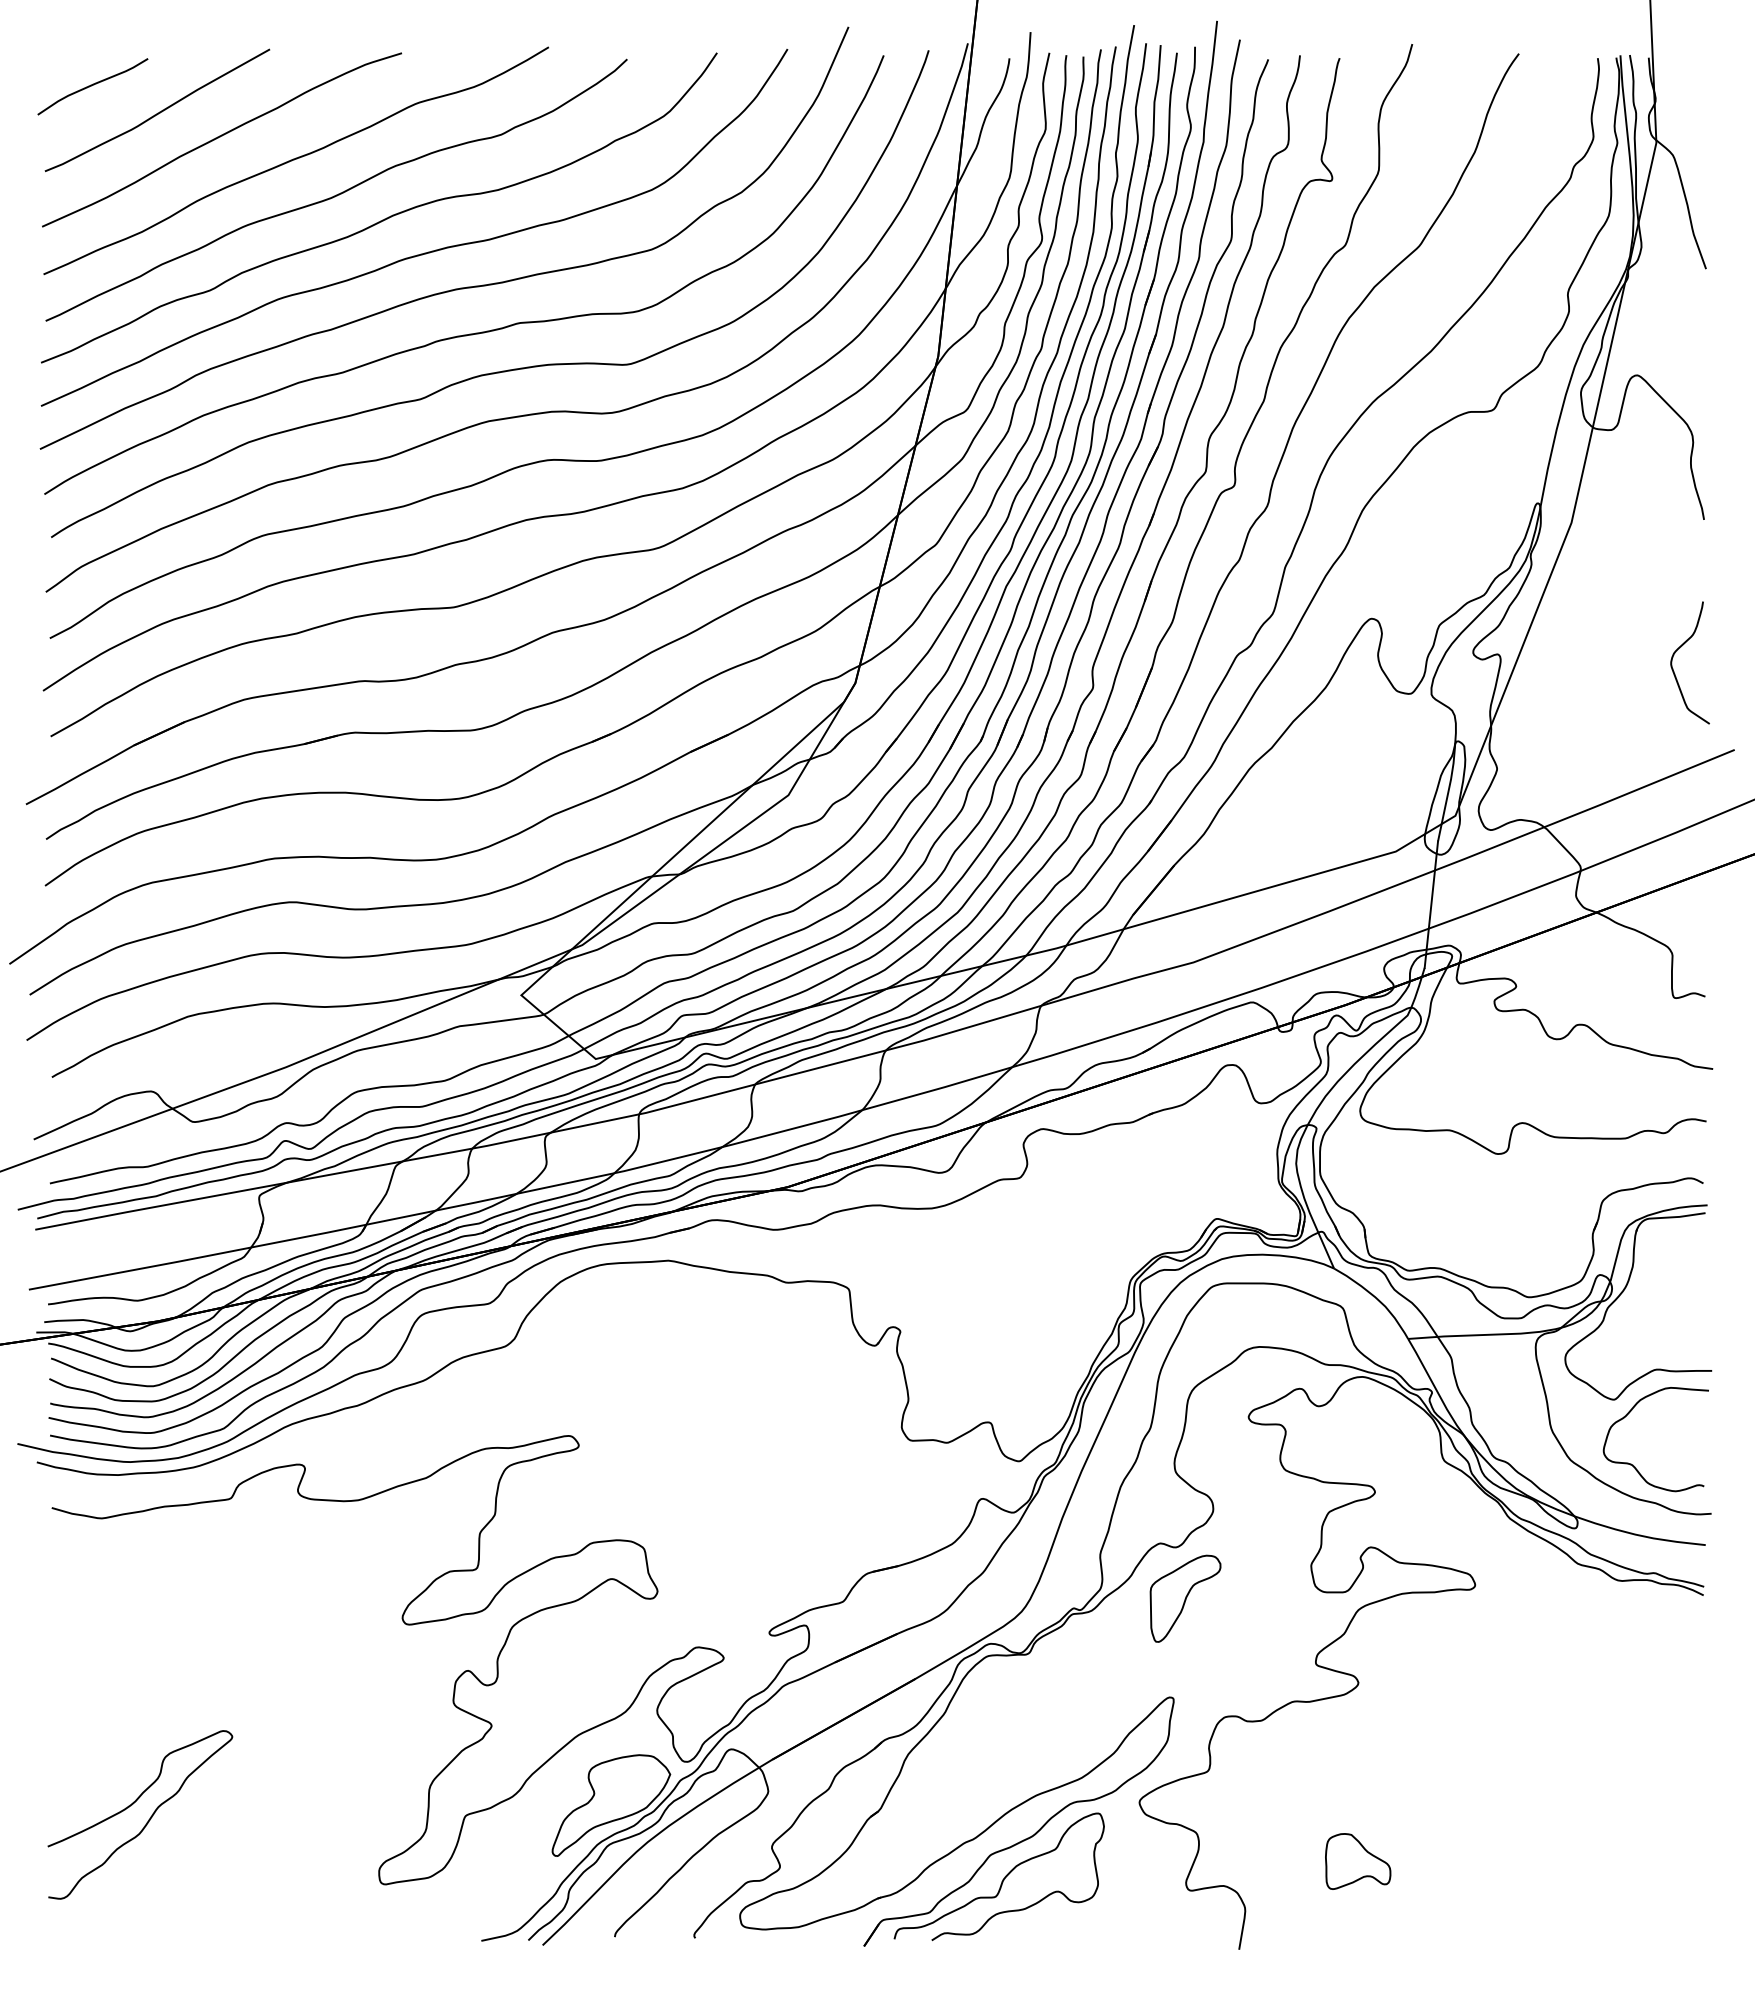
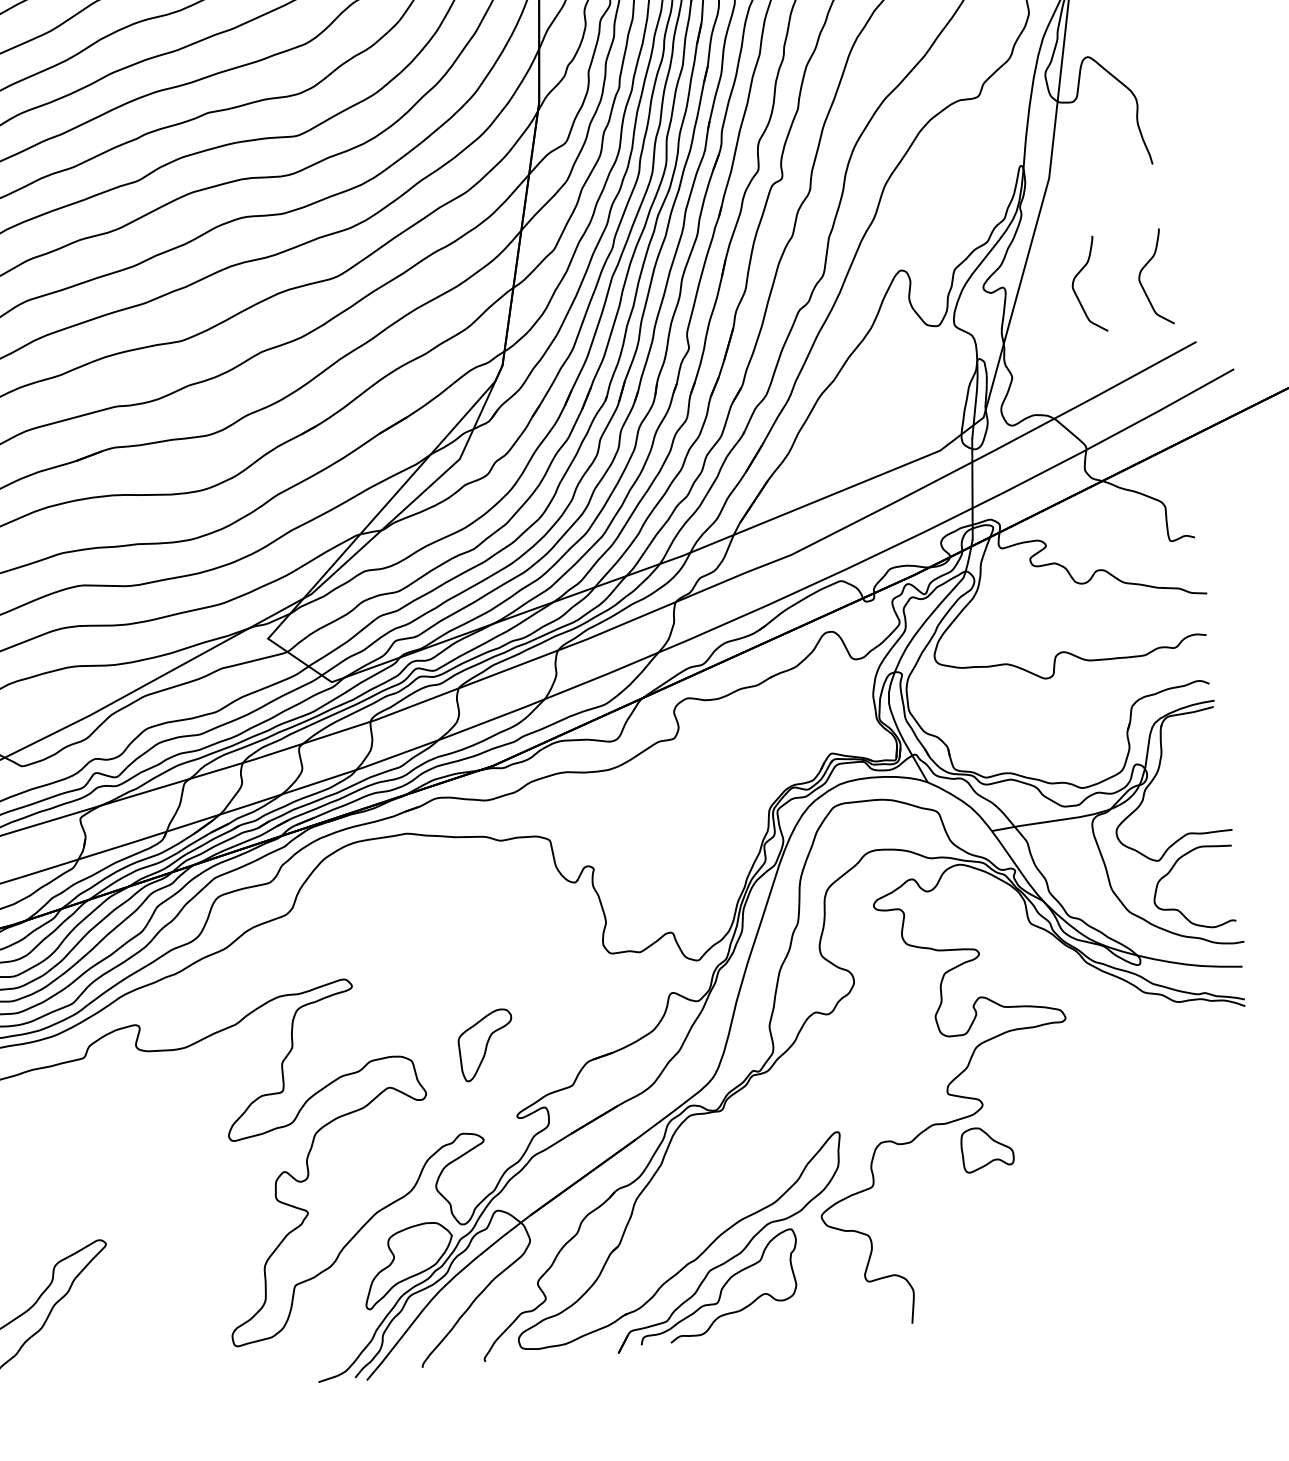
curve: (1589, 655) -> (1074, 280), added
part: (1185, 1598) -> (486, 1044), moved
part: (1358, 1861) -> (987, 1148), moved

